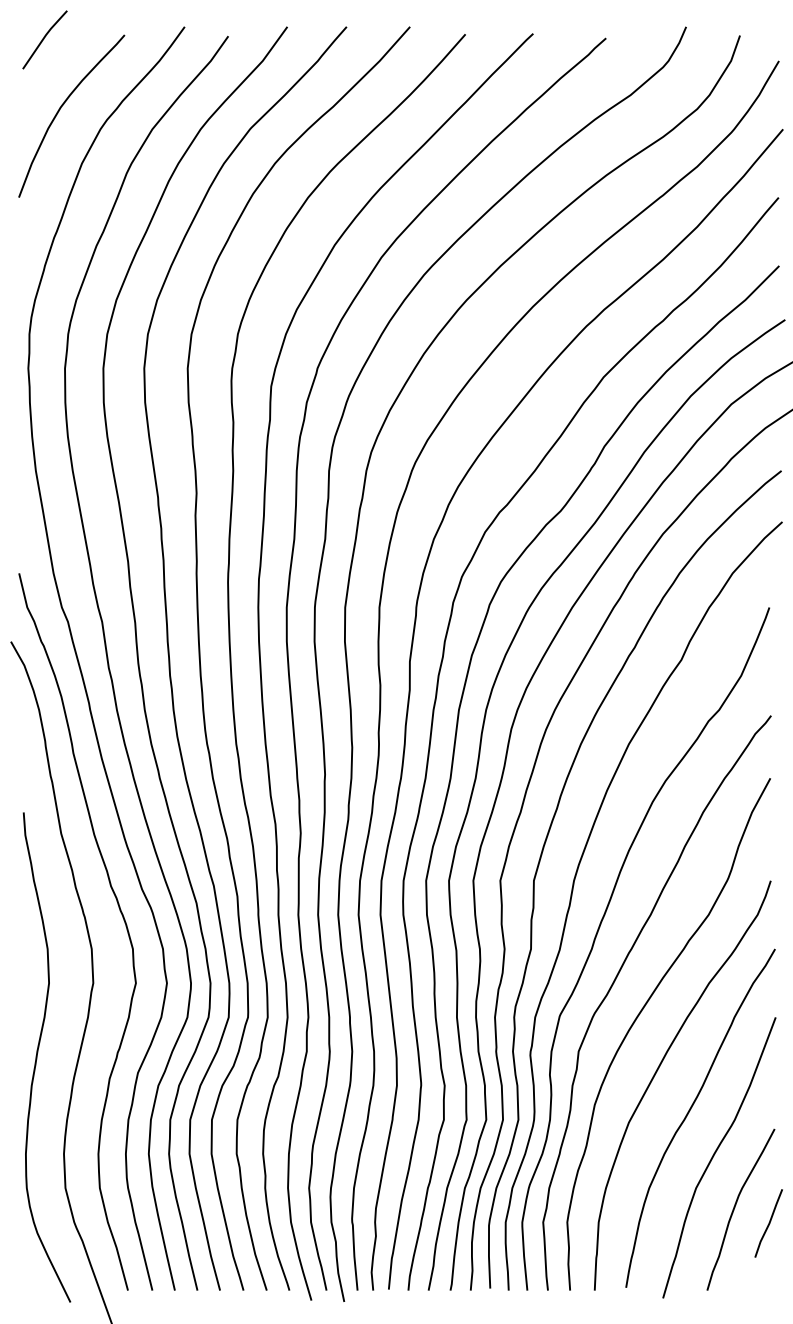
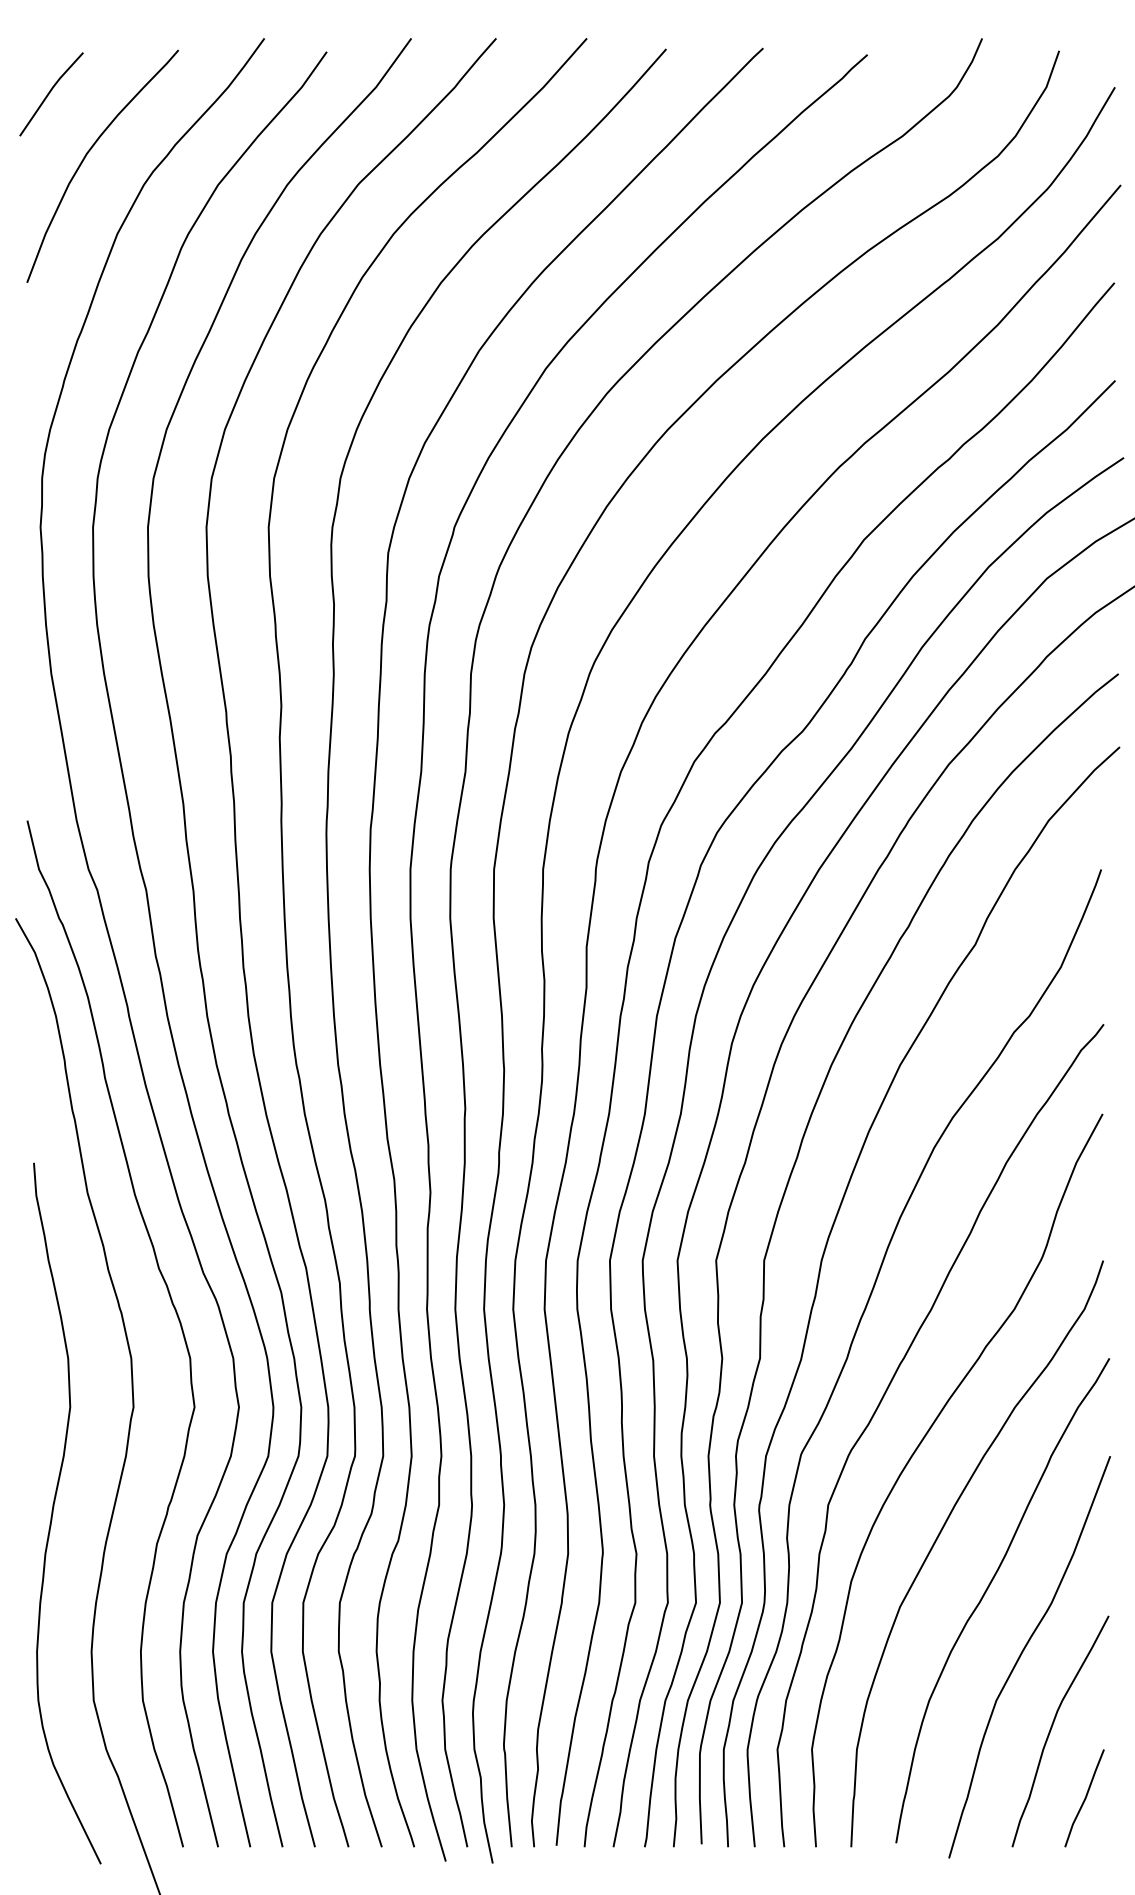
line: (44, 39) -> (50, 93), moved
line: (768, 1223) -> (1084, 1798), moved

